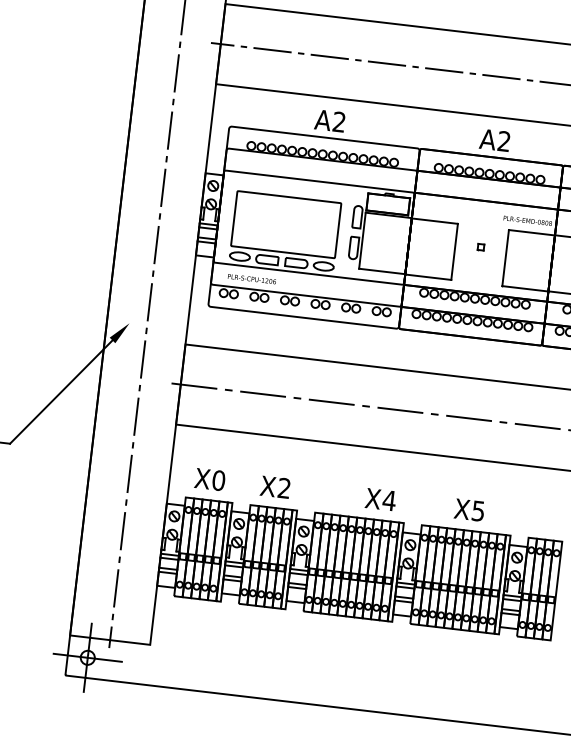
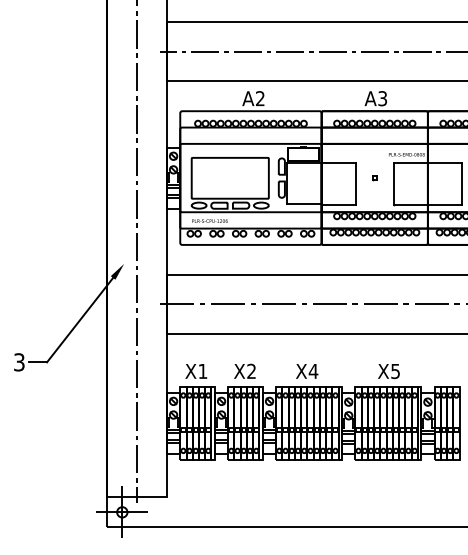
text: (503, 141) -> (382, 98), A2 -> A3
text: (218, 480) -> (202, 371), X0 -> X1
text: (381, 499) -> (307, 371), moved

